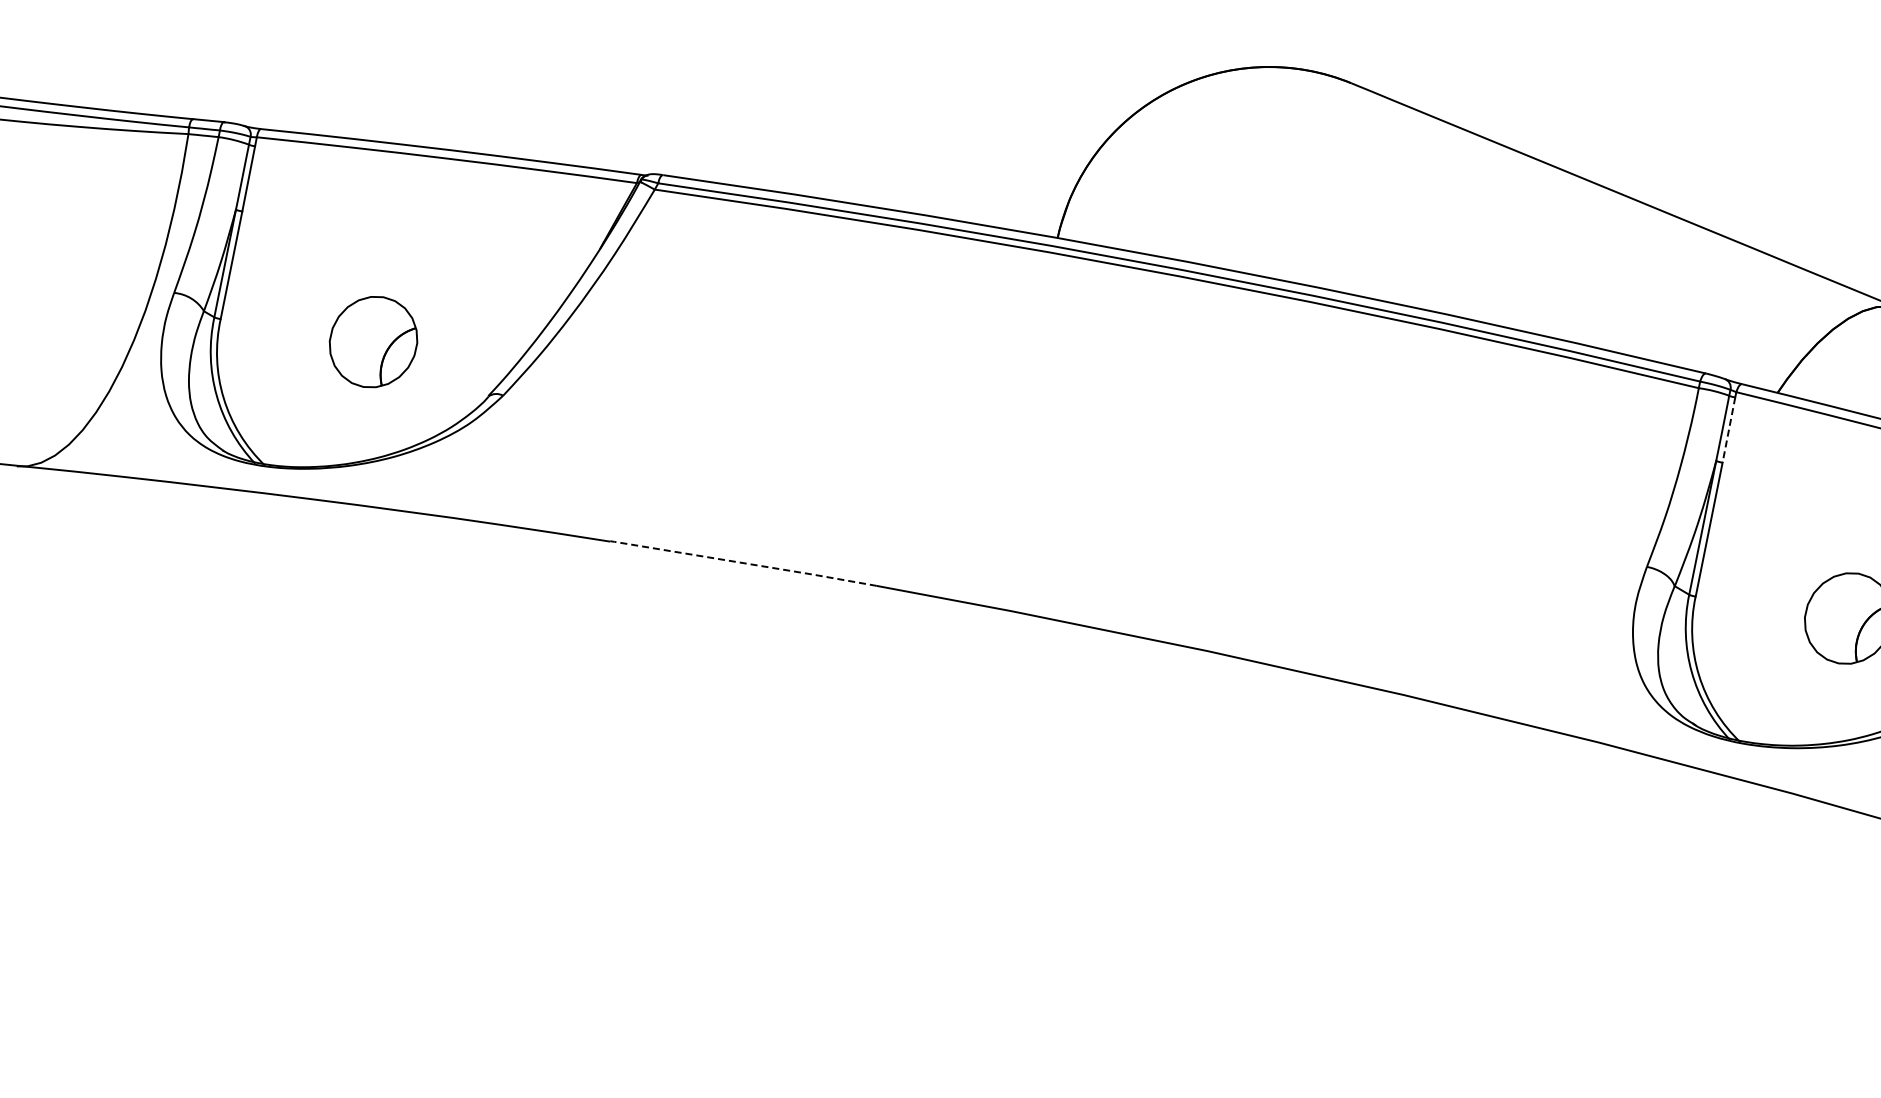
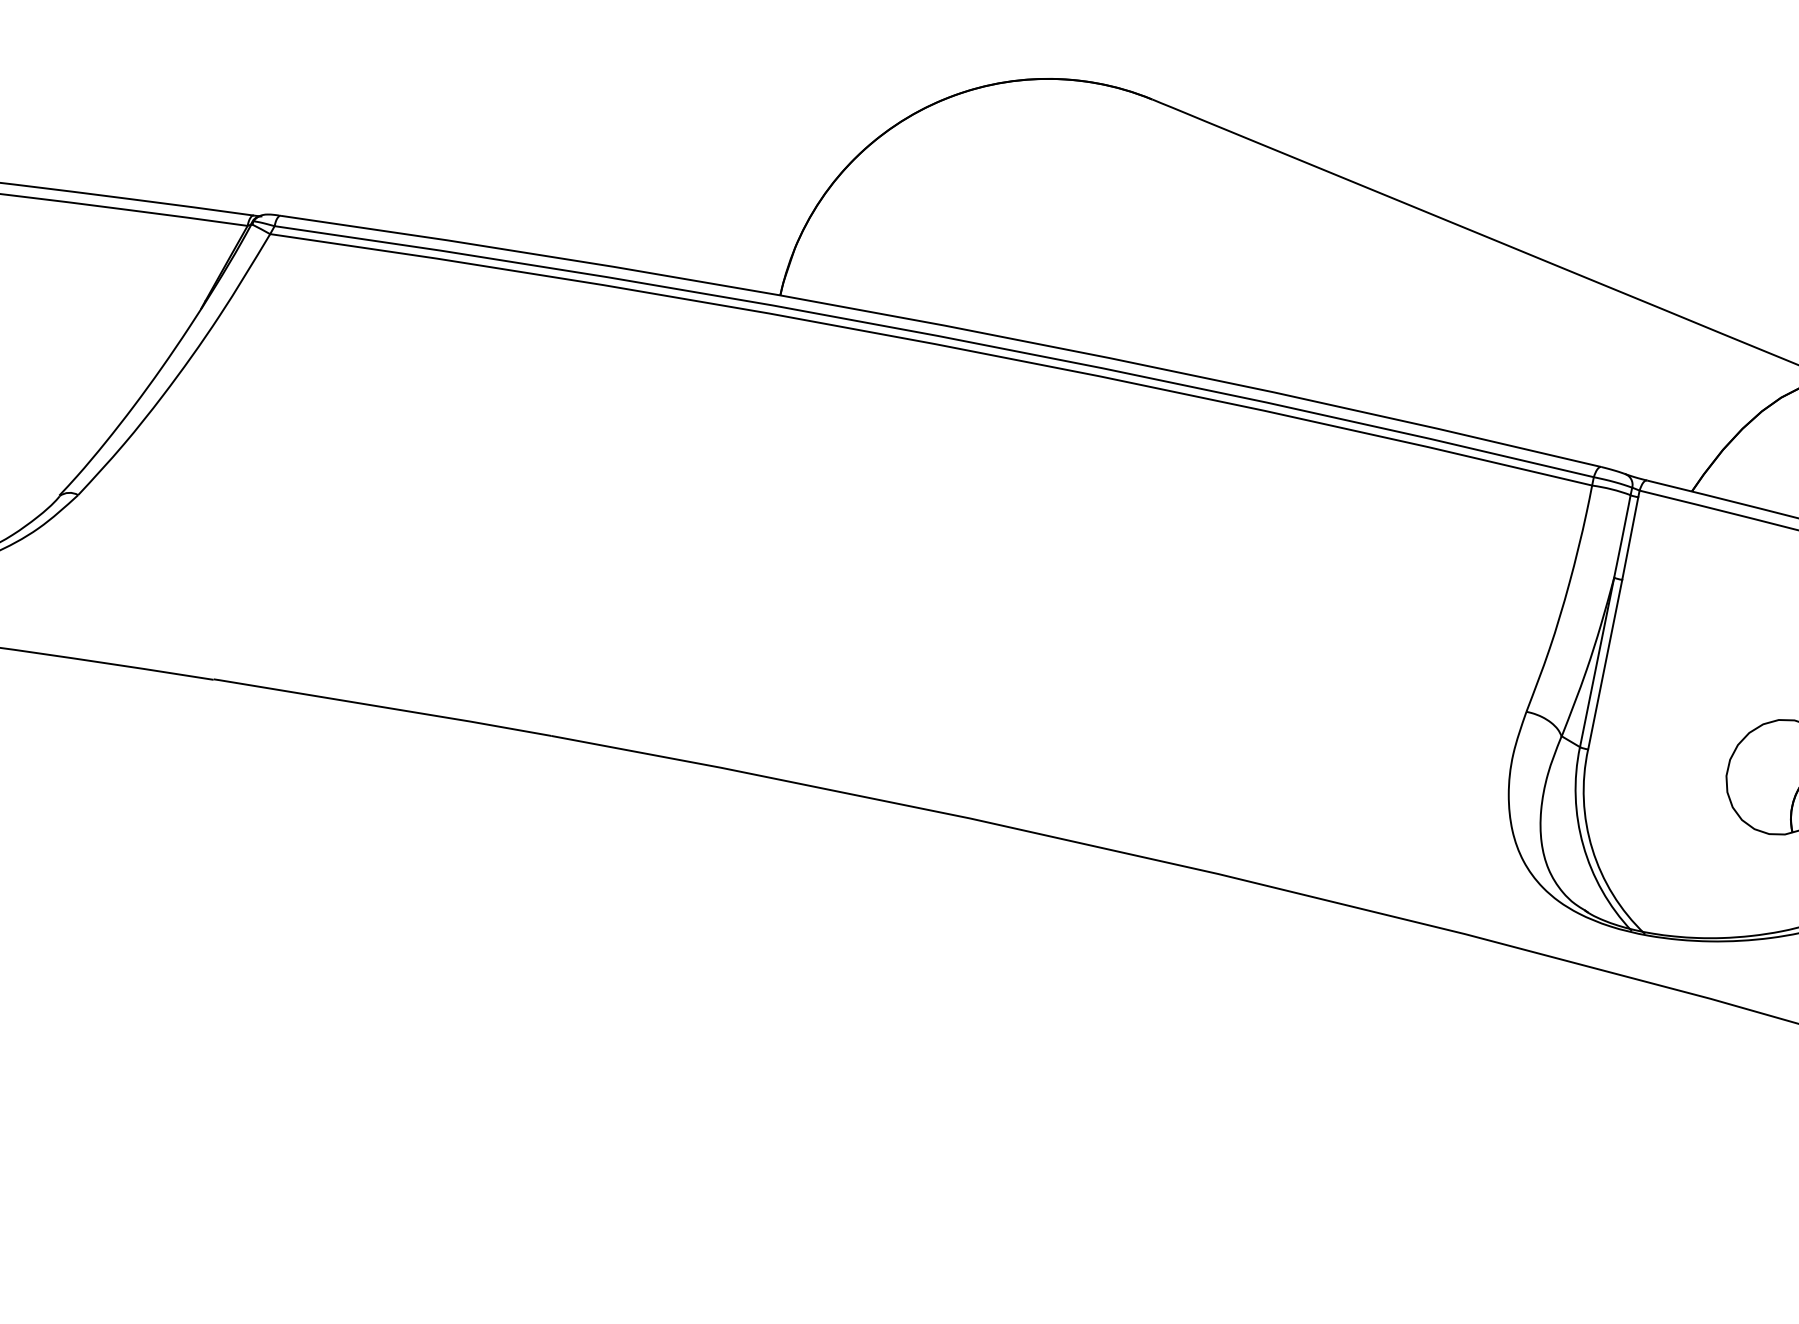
line: (1728, 430) -> (1629, 539), dashed -> solid
line: (743, 563) -> (382, 707), dashed -> solid

